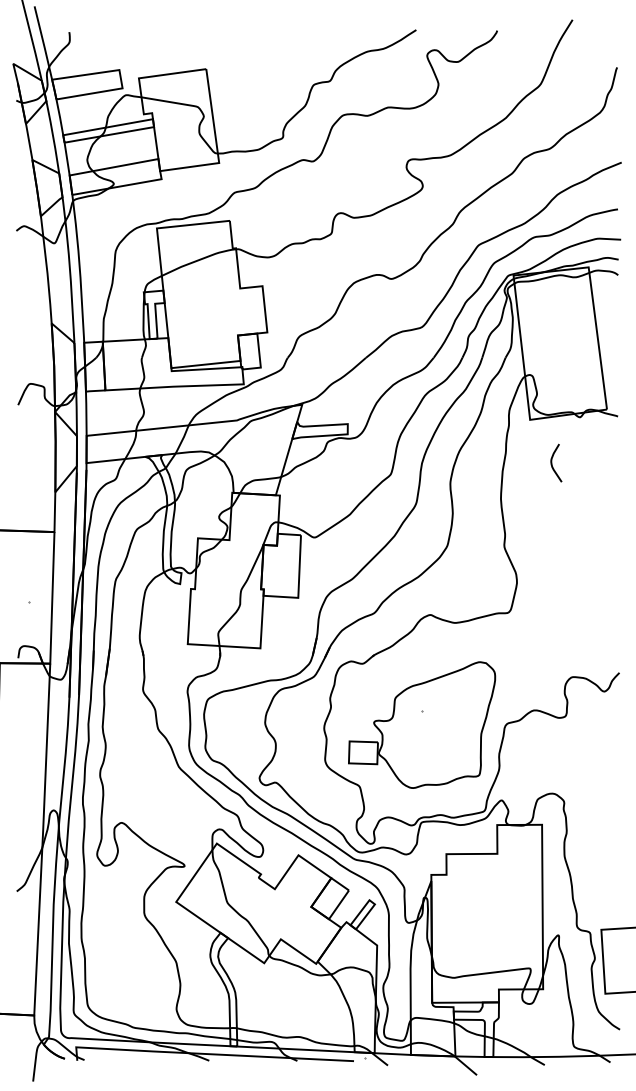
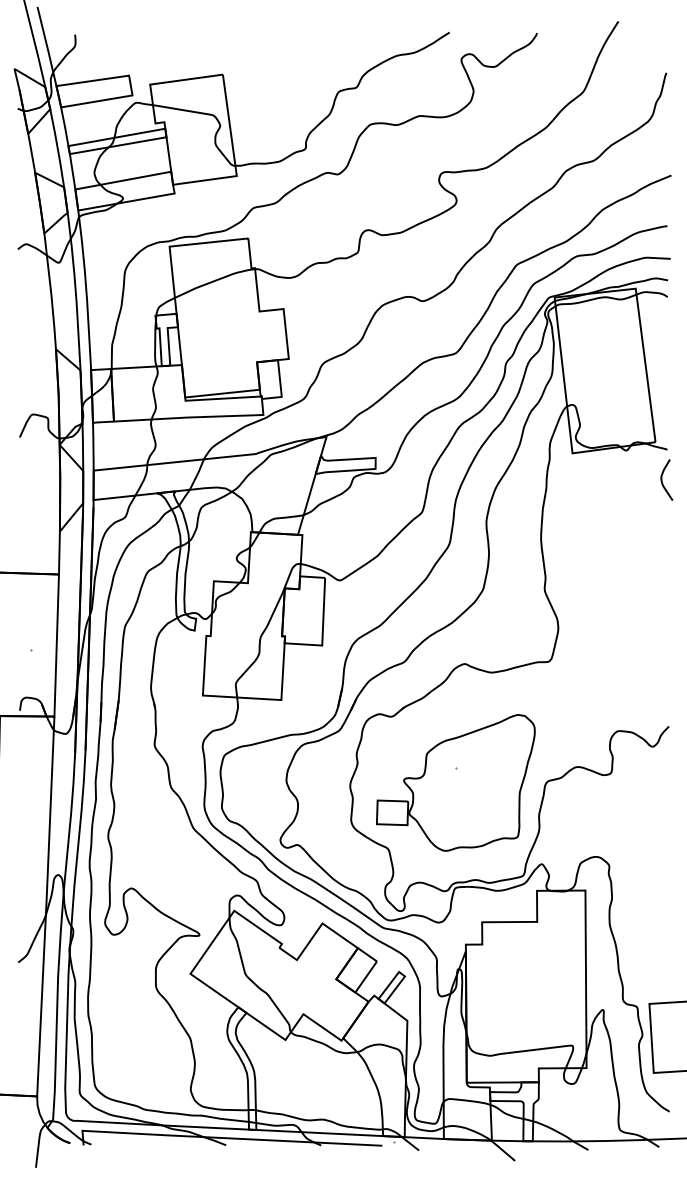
curve: (552, 462) -> (662, 479), moved

